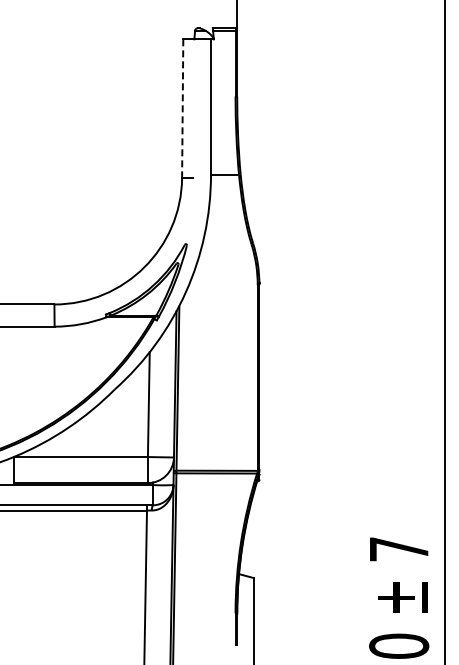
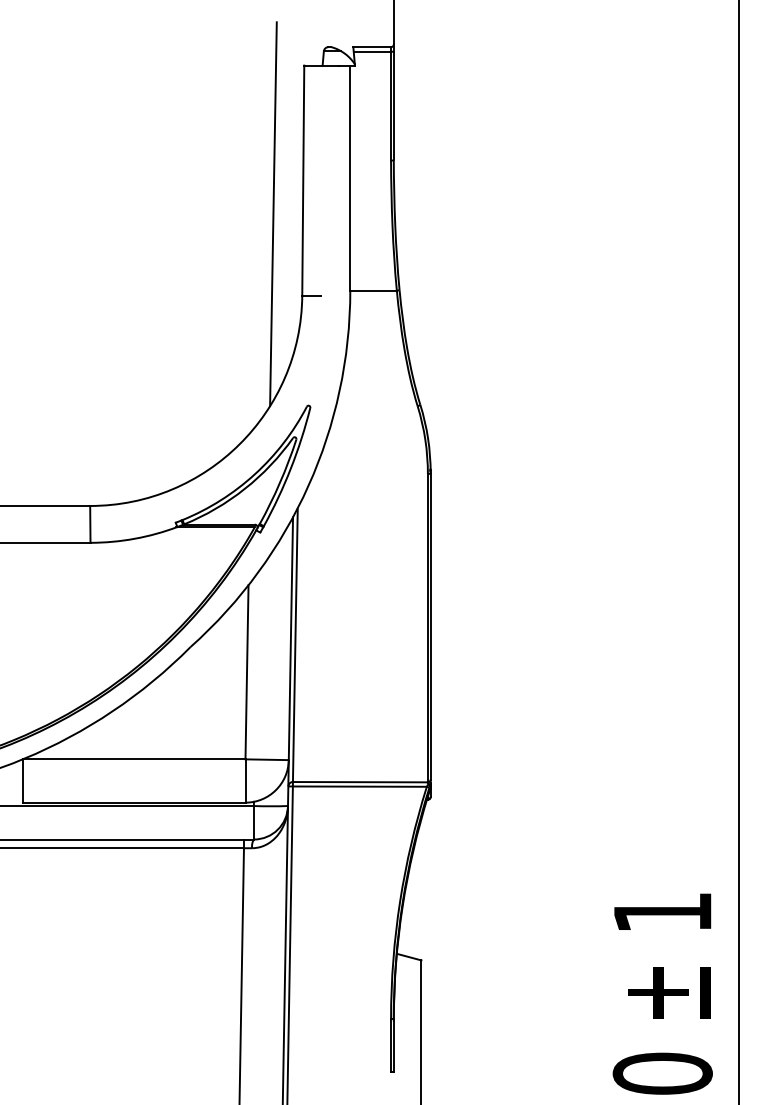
line: (182, 109) -> (302, 182), dashed -> solid
line: (164, 128) -> (273, 213), added
text: (399, 549) -> (663, 912), 7 -> 1

